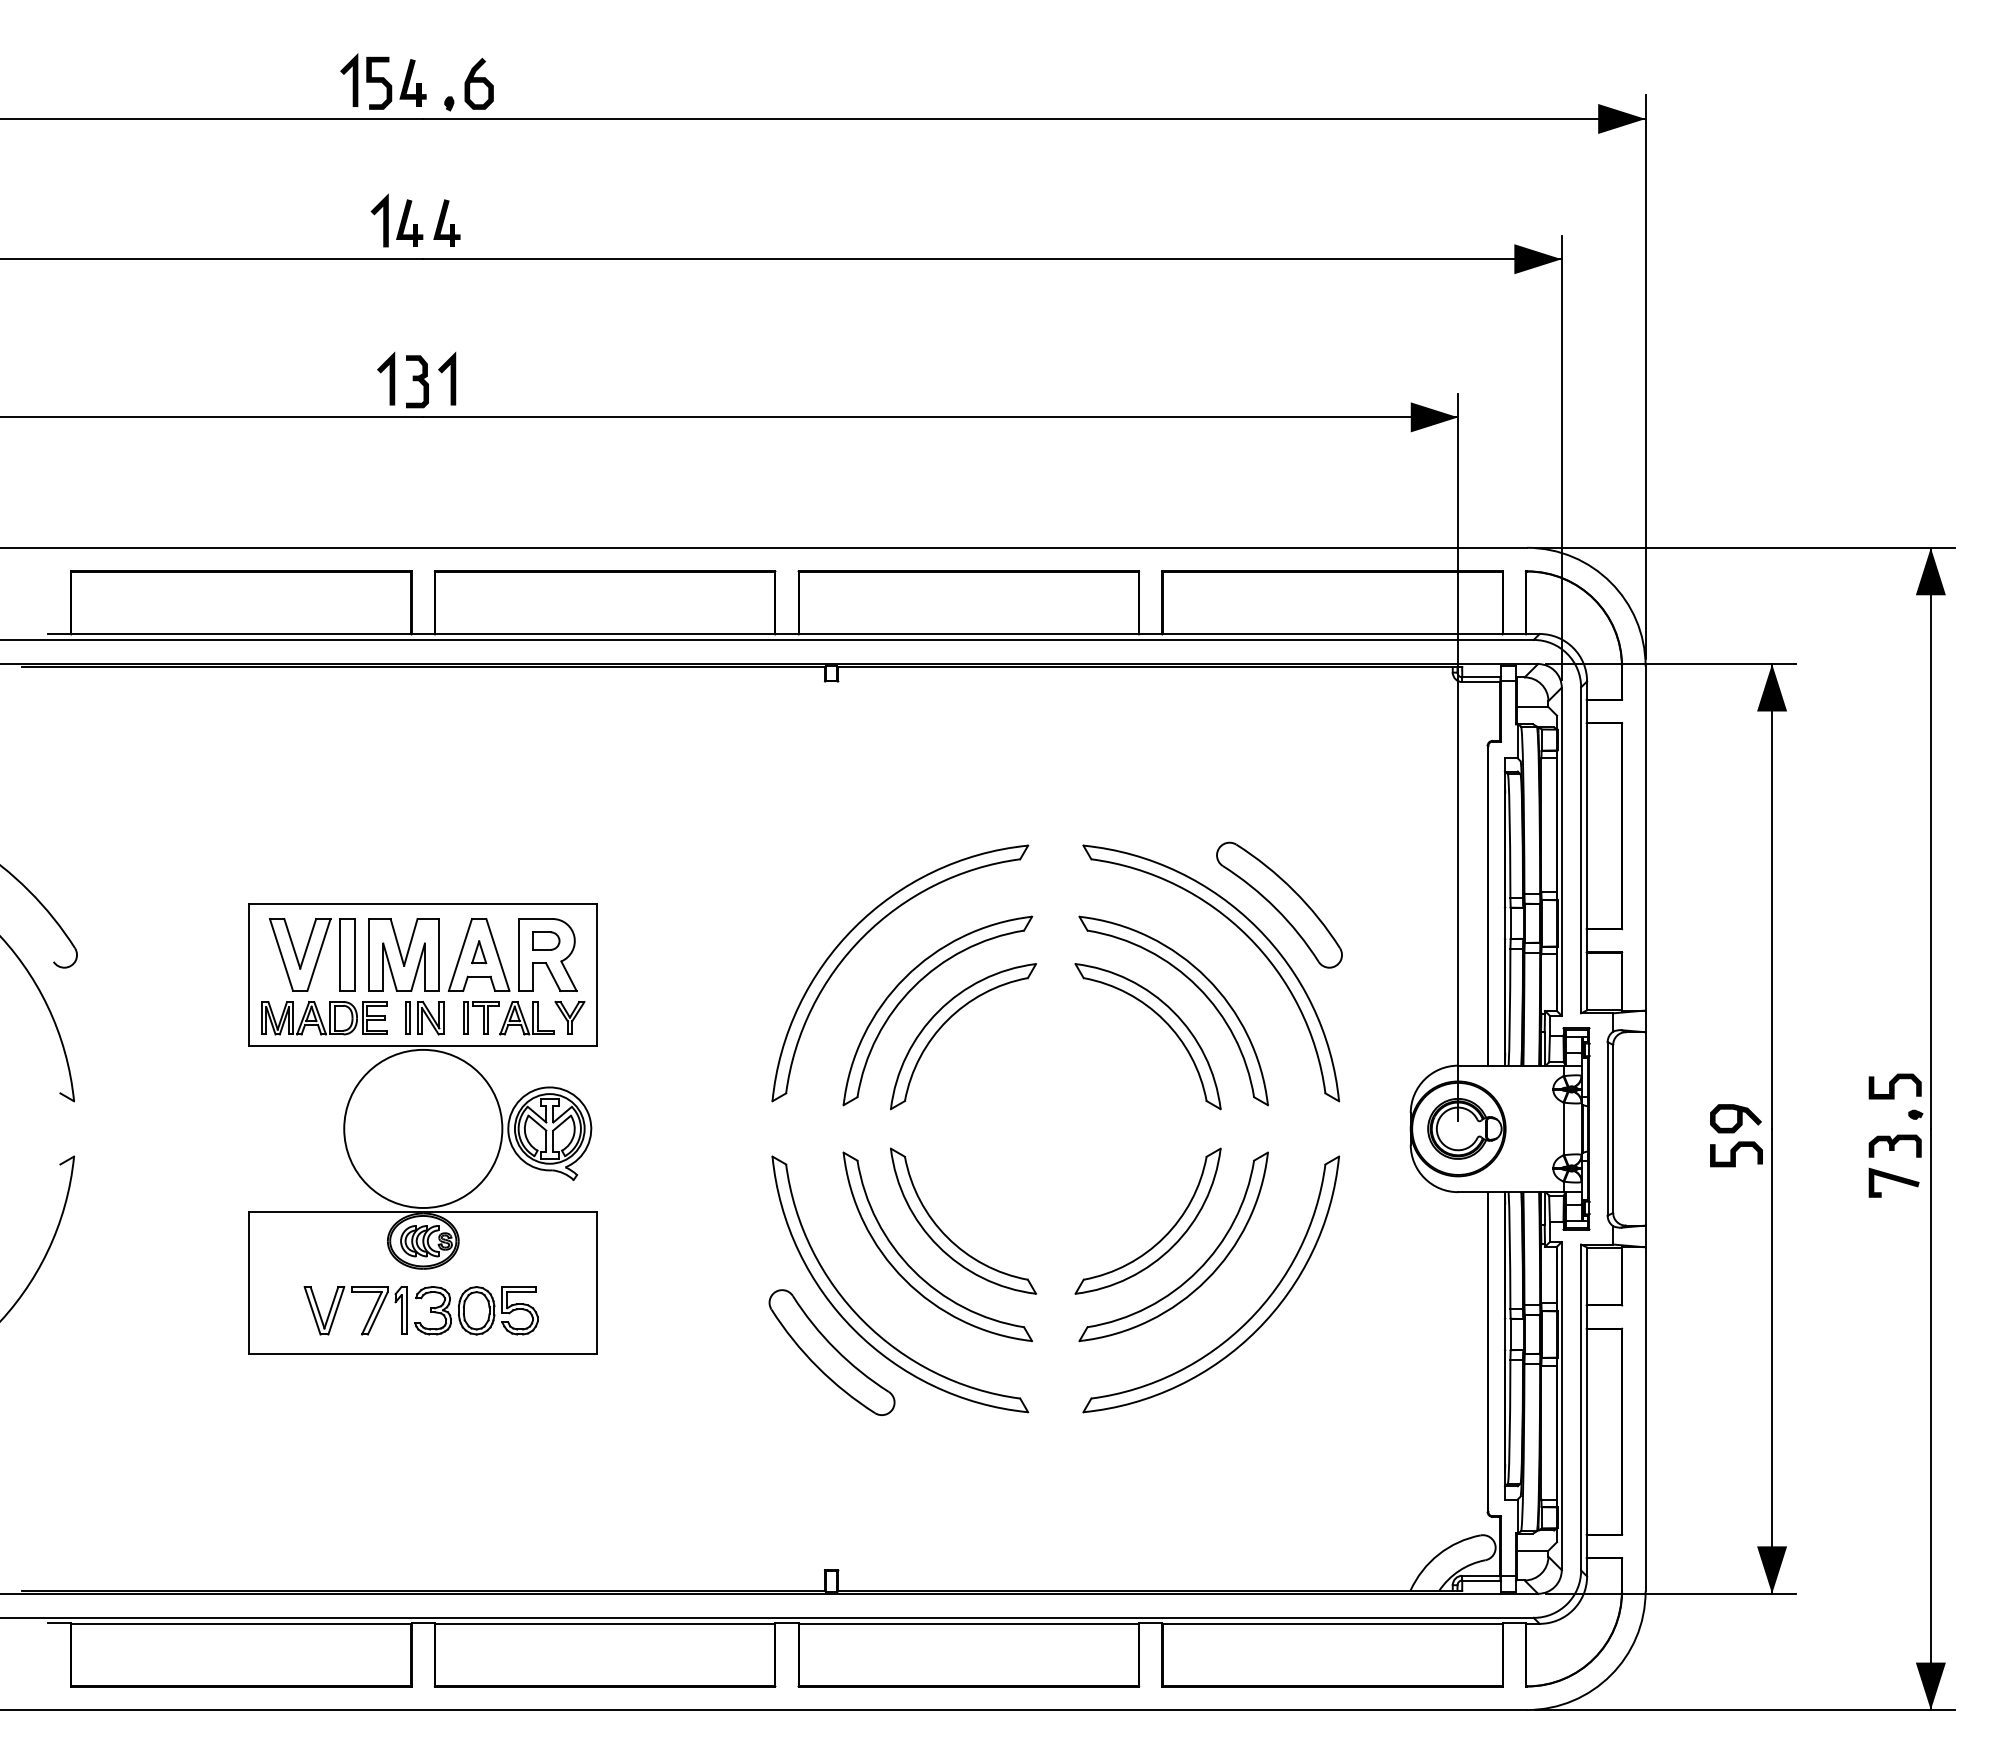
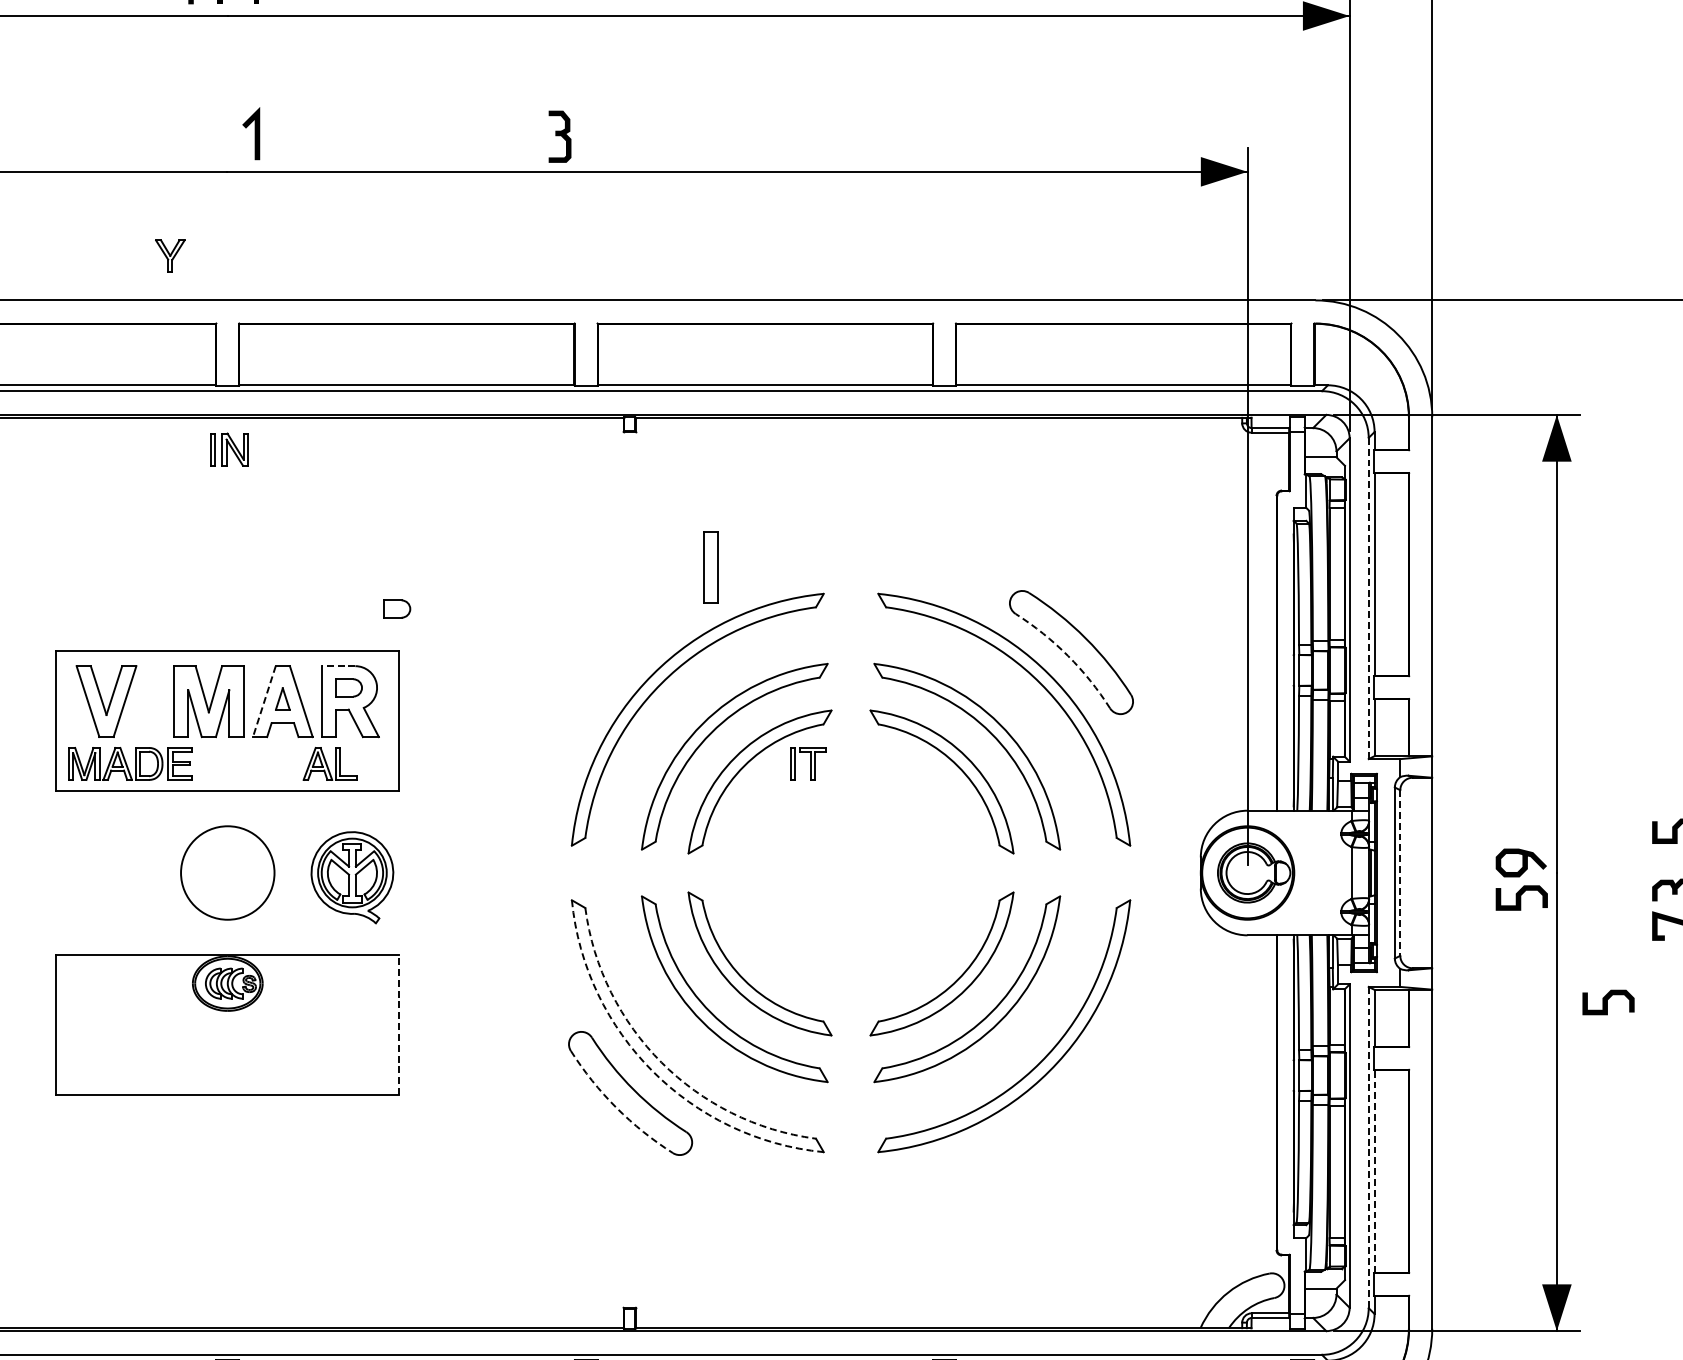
line: (389, 378) -> (194, 133), removed
part: (417, 381) -> (560, 136), moved
line: (1581, 850) -> (1369, 598), solid -> dashed
part: (595, 860) -> (397, 608), added
arc: (1276, 908) -> (1068, 655), solid -> dashed
line: (535, 919) -> (338, 666), solid -> dashed
part: (347, 954) -> (710, 567), moved
line: (460, 955) -> (264, 702), solid -> dashed
part: (481, 1017) -> (808, 763), moved
part: (569, 1017) -> (169, 255), moved
part: (424, 1018) -> (228, 449), moved
circle: (423, 1128) -> (227, 872), size x0.6
line: (1613, 1129) -> (1400, 873), solid -> dashed
curve: (1823, 1260) -> (1607, 1002), added
line: (597, 1282) -> (399, 1024), solid -> dashed
part: (430, 1310) -> (234, 1051), removed
arc: (863, 1321) -> (661, 1062), solid -> dashed
arc: (854, 1330) -> (652, 1071), solid -> dashed
arc: (817, 1367) -> (616, 1108), solid -> dashed
line: (1581, 1407) -> (1369, 1147), solid -> dashed
line: (1587, 1431) -> (1374, 1171), solid -> dashed

